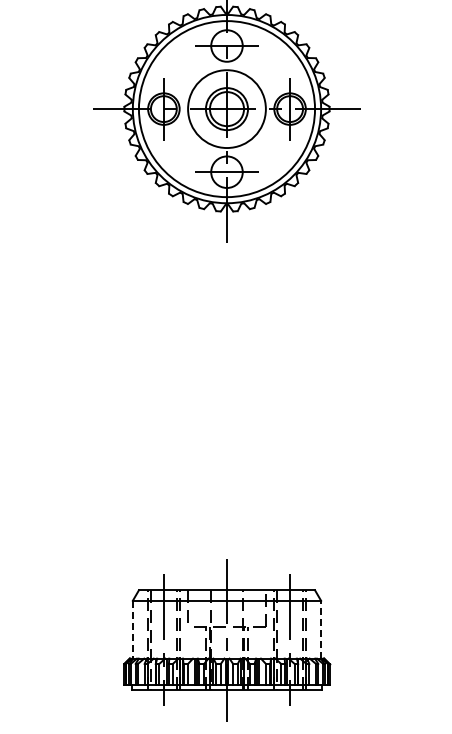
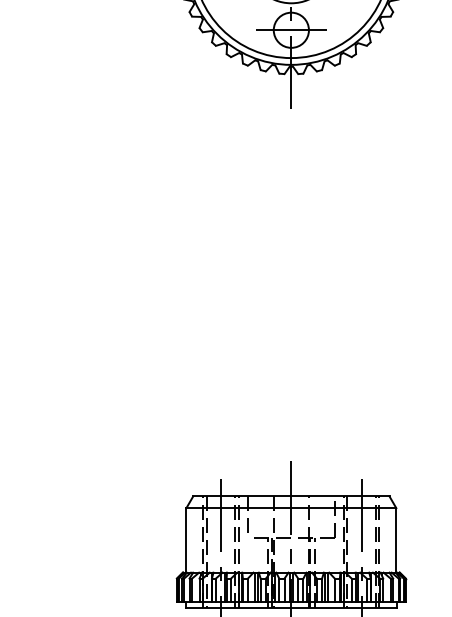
line: (132, 629) -> (186, 540), dashed -> solid
line: (321, 629) -> (396, 540), dashed -> solid

